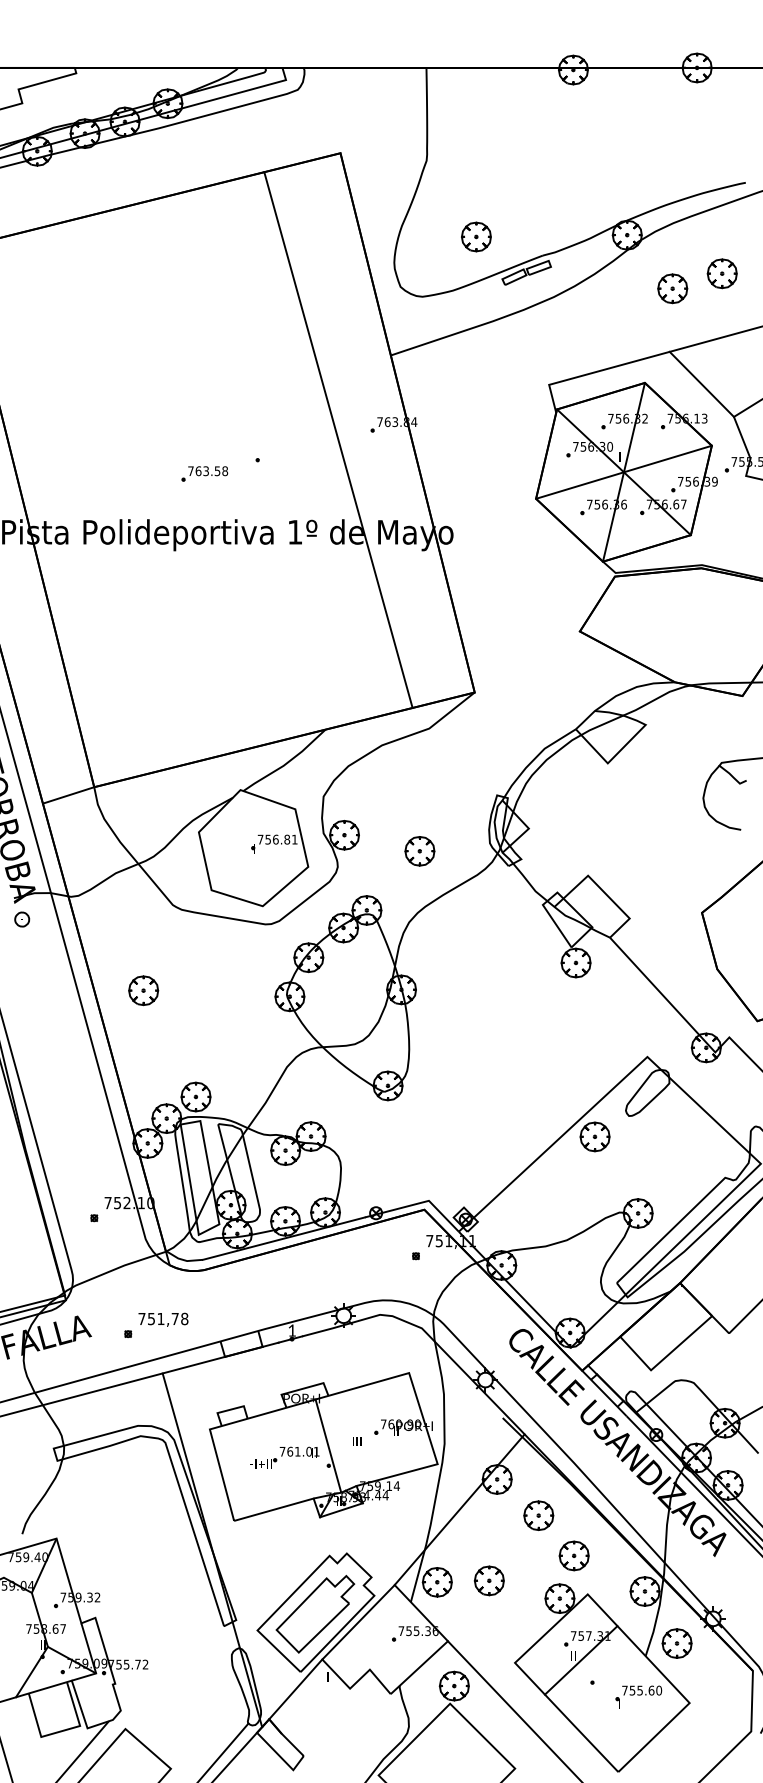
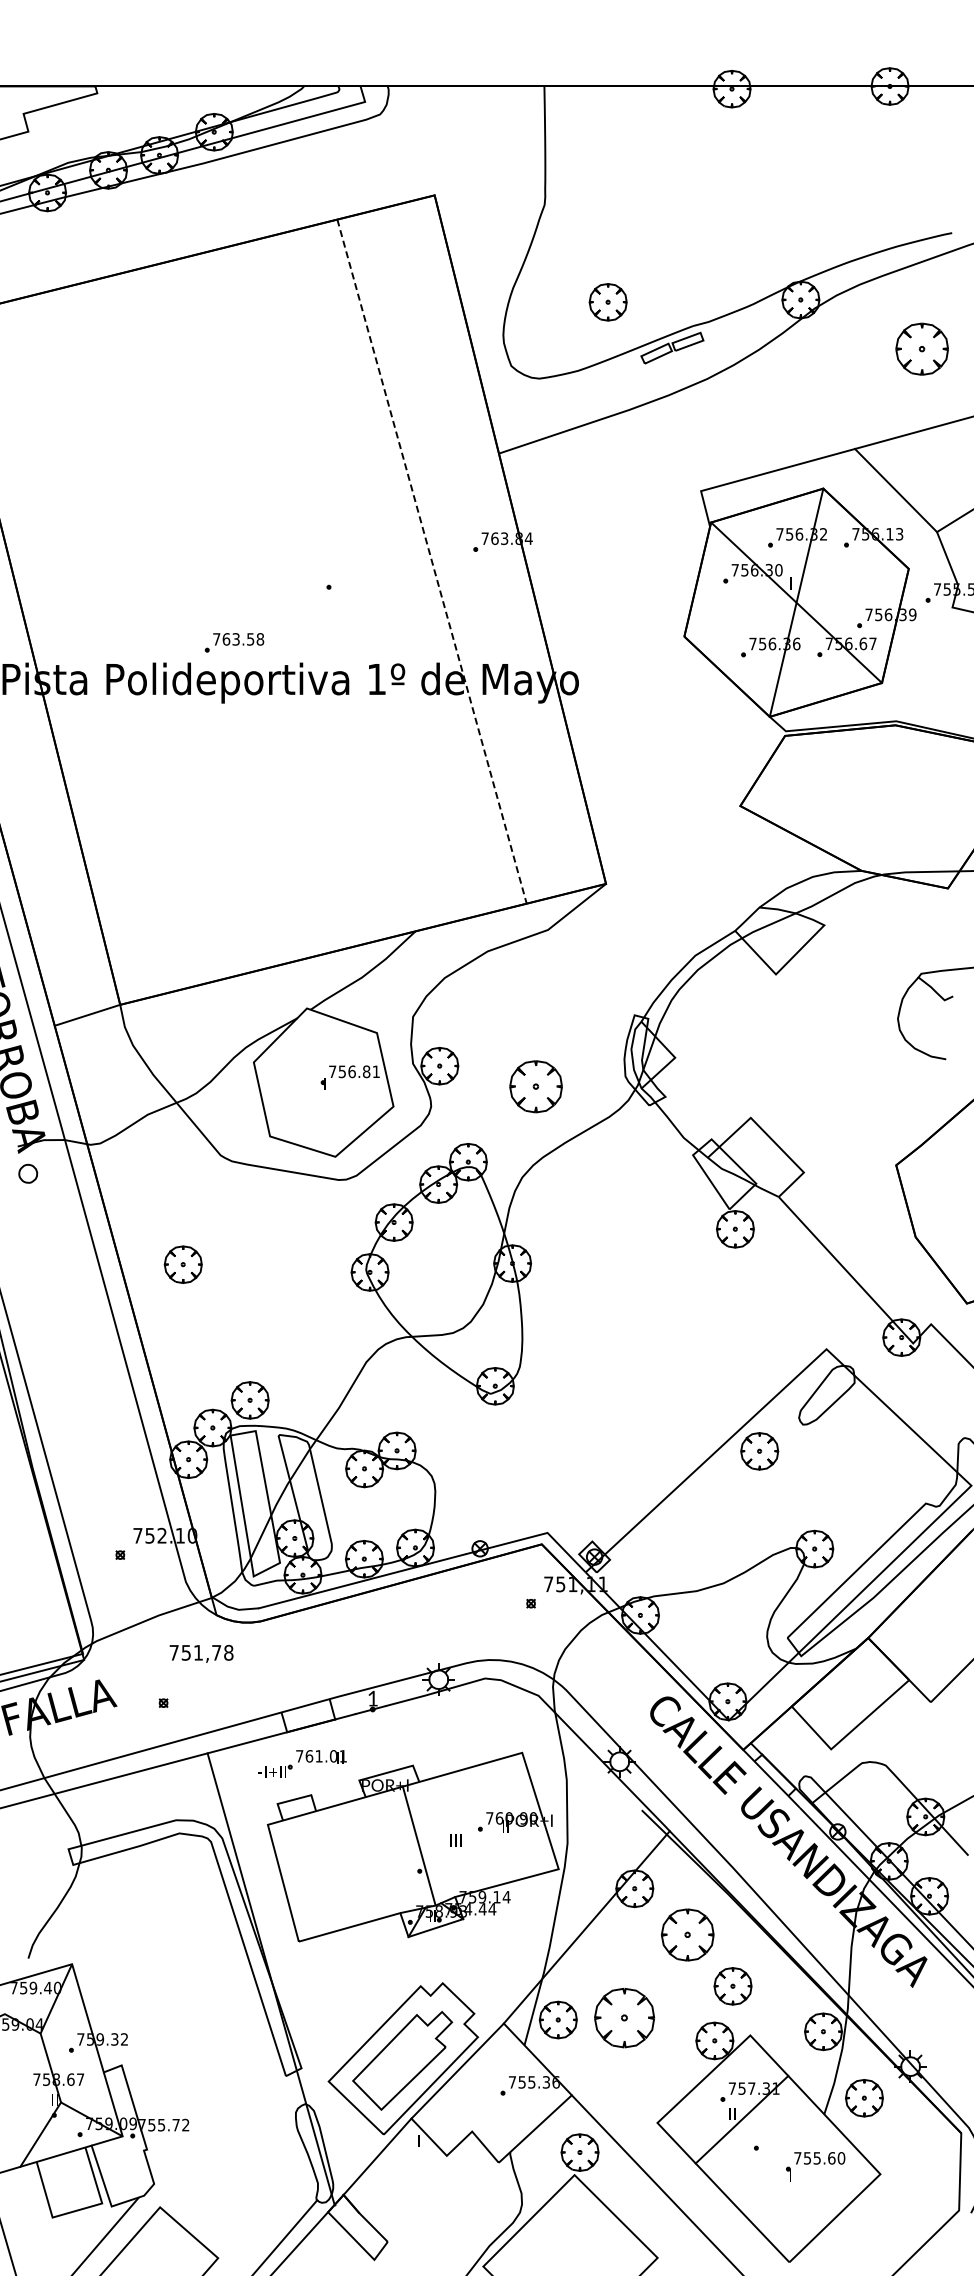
part: (721, 273) -> (921, 349), size x1.4
part: (672, 288) -> (858, 368), removed
line: (338, 439) -> (432, 561), solid -> dashed
line: (623, 472) -> (796, 602), removed
part: (204, 473) -> (234, 642), moved
part: (419, 851) -> (535, 1086), size x1.4
text: (163, 1319) -> (201, 1653), moved
part: (284, 1457) -> (302, 1763), moved
part: (538, 1515) -> (687, 1934), size x1.4
part: (489, 1581) -> (624, 2018), size x1.6

